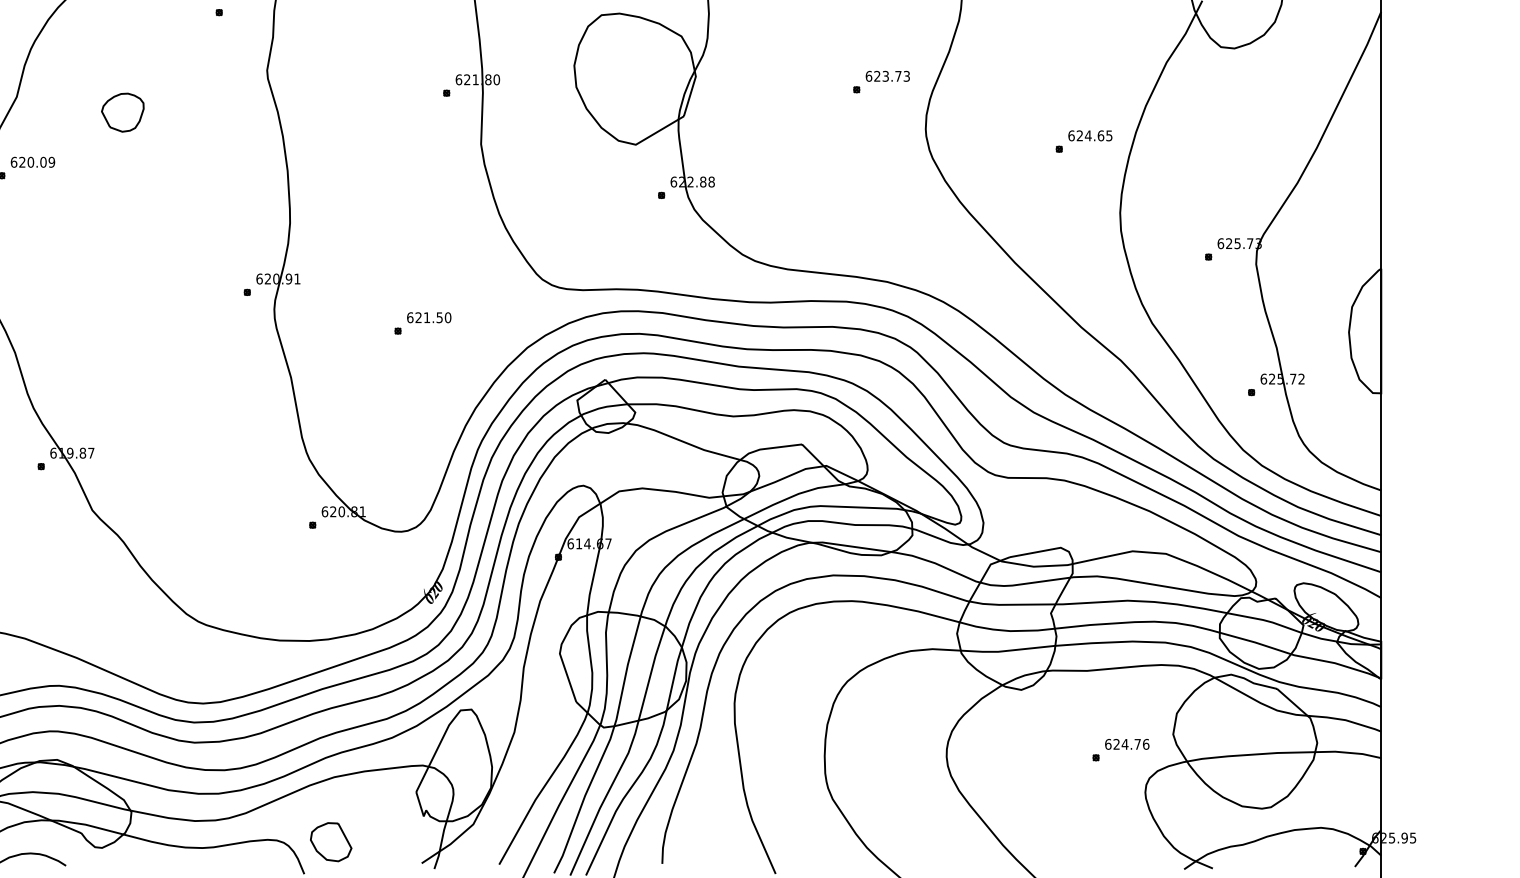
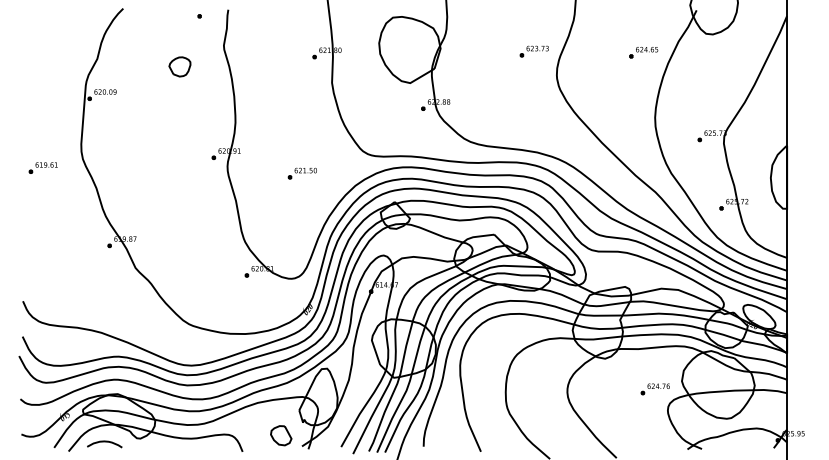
part: (121, 111) -> (179, 66), moved
part: (1083, 141) -> (643, 52), moved
part: (331, 841) -> (281, 435), moved

